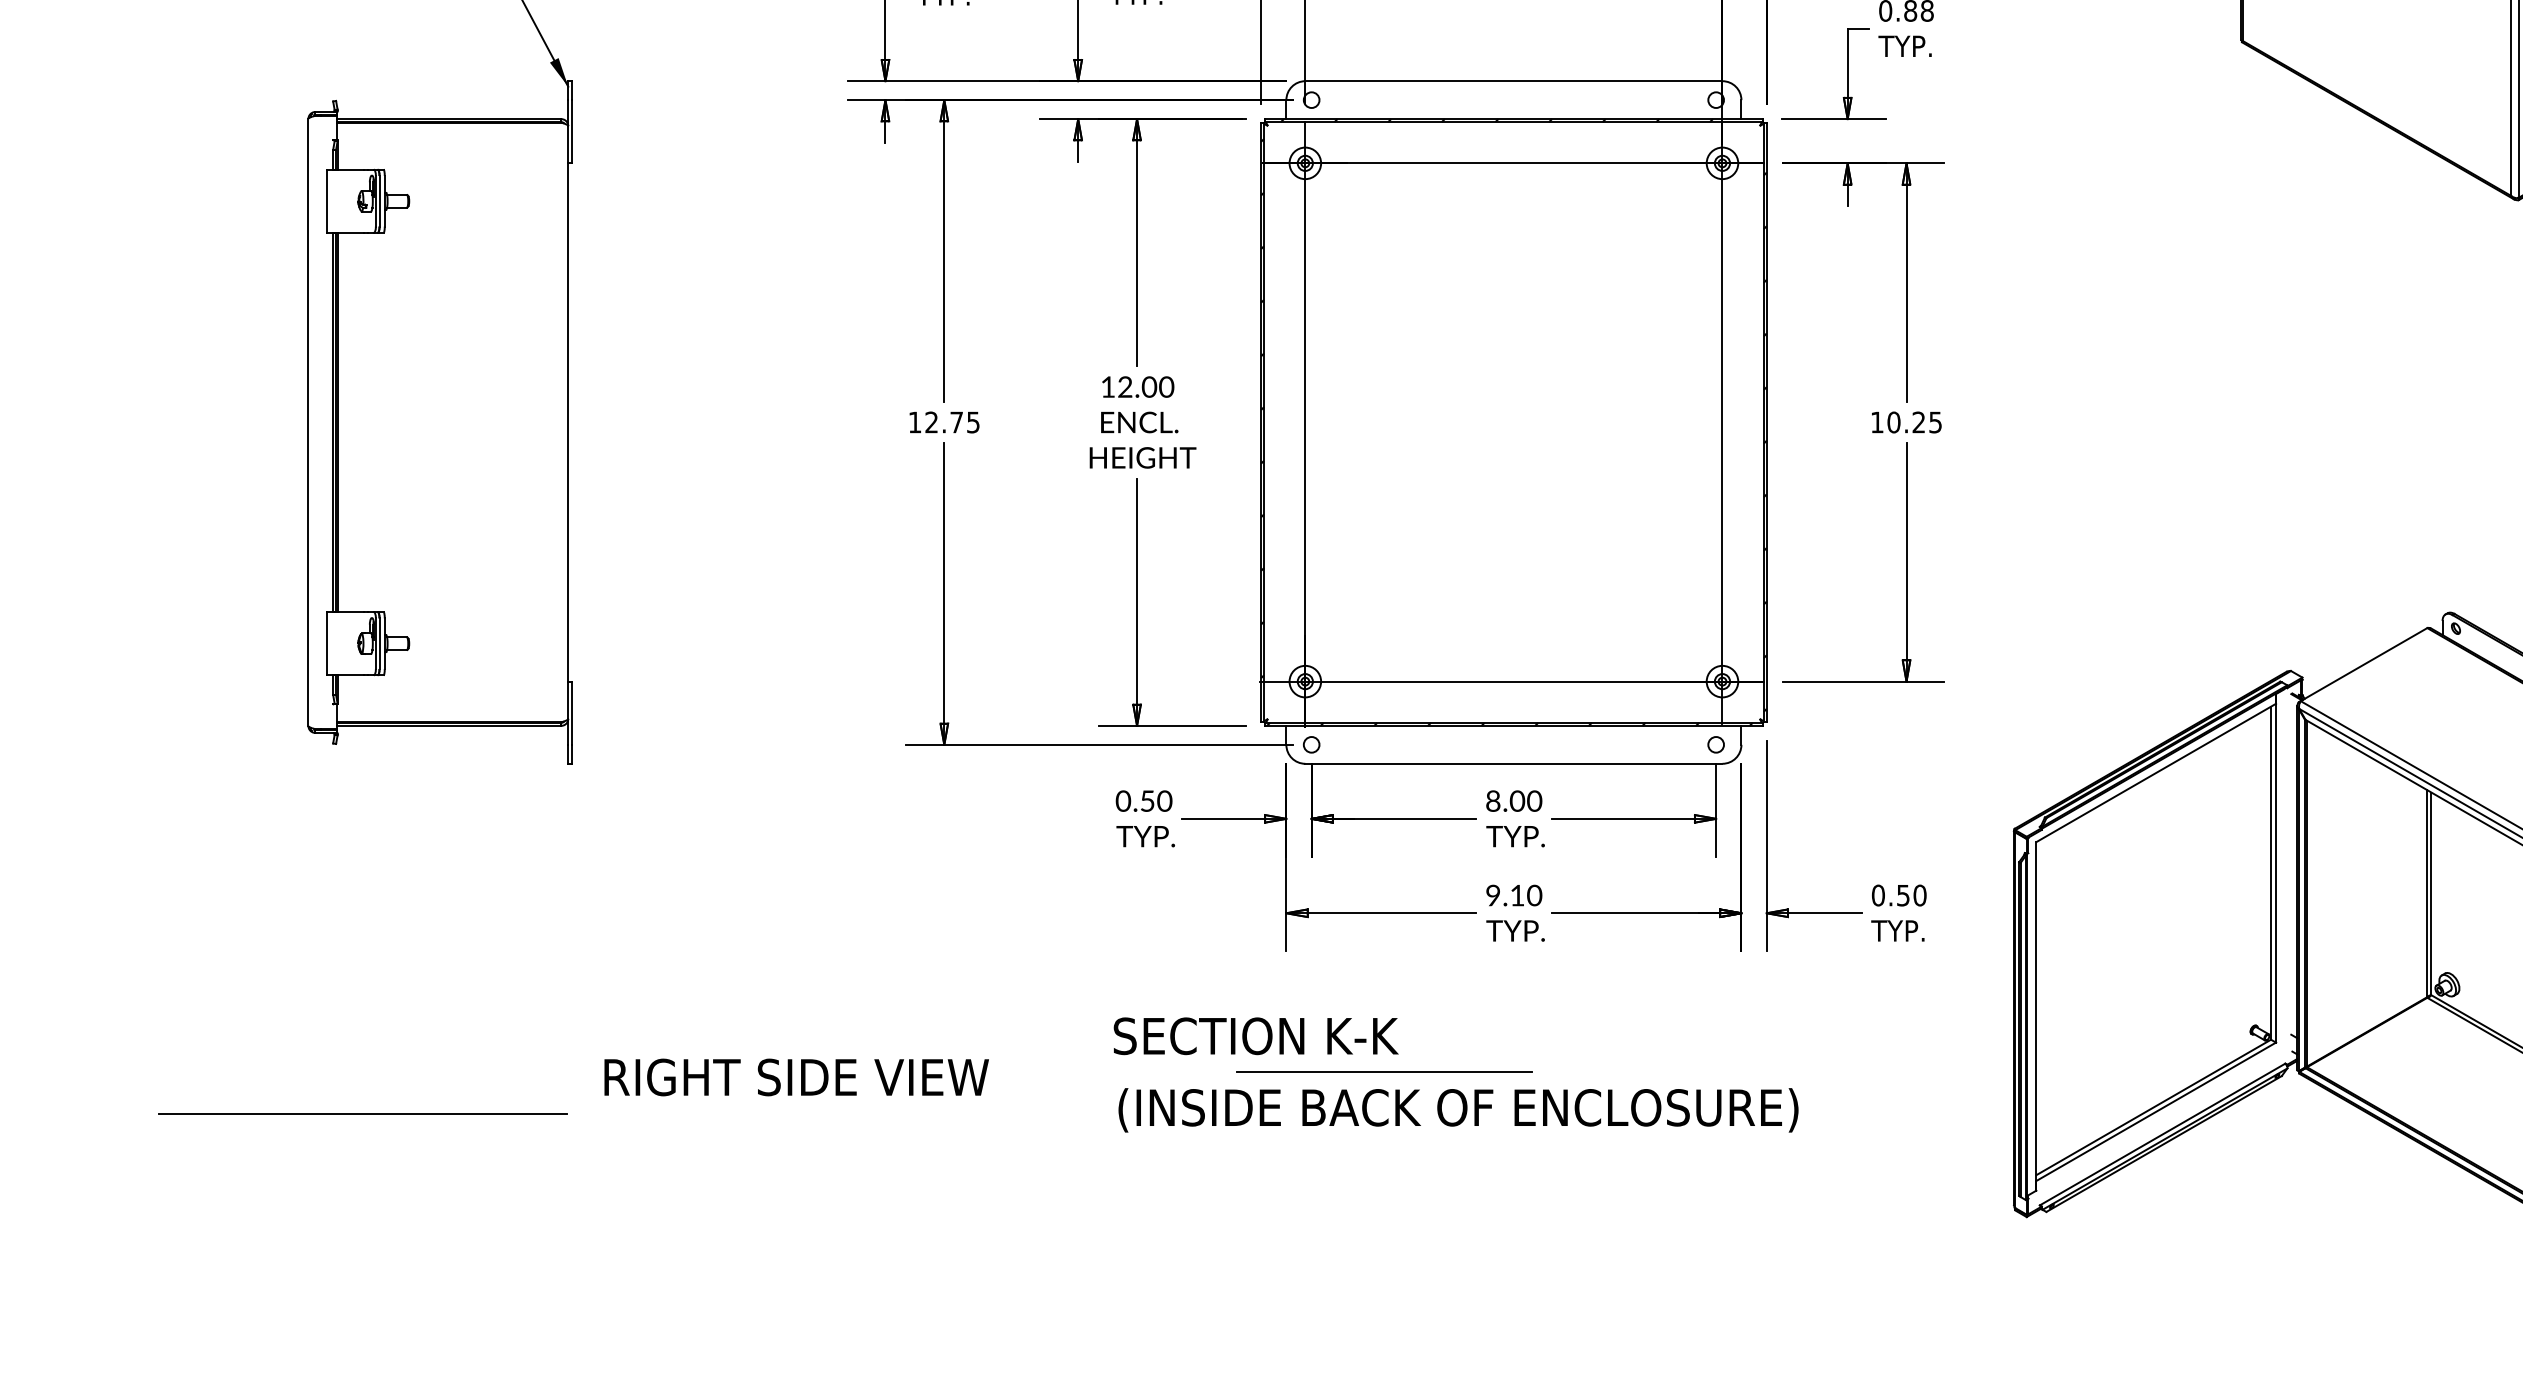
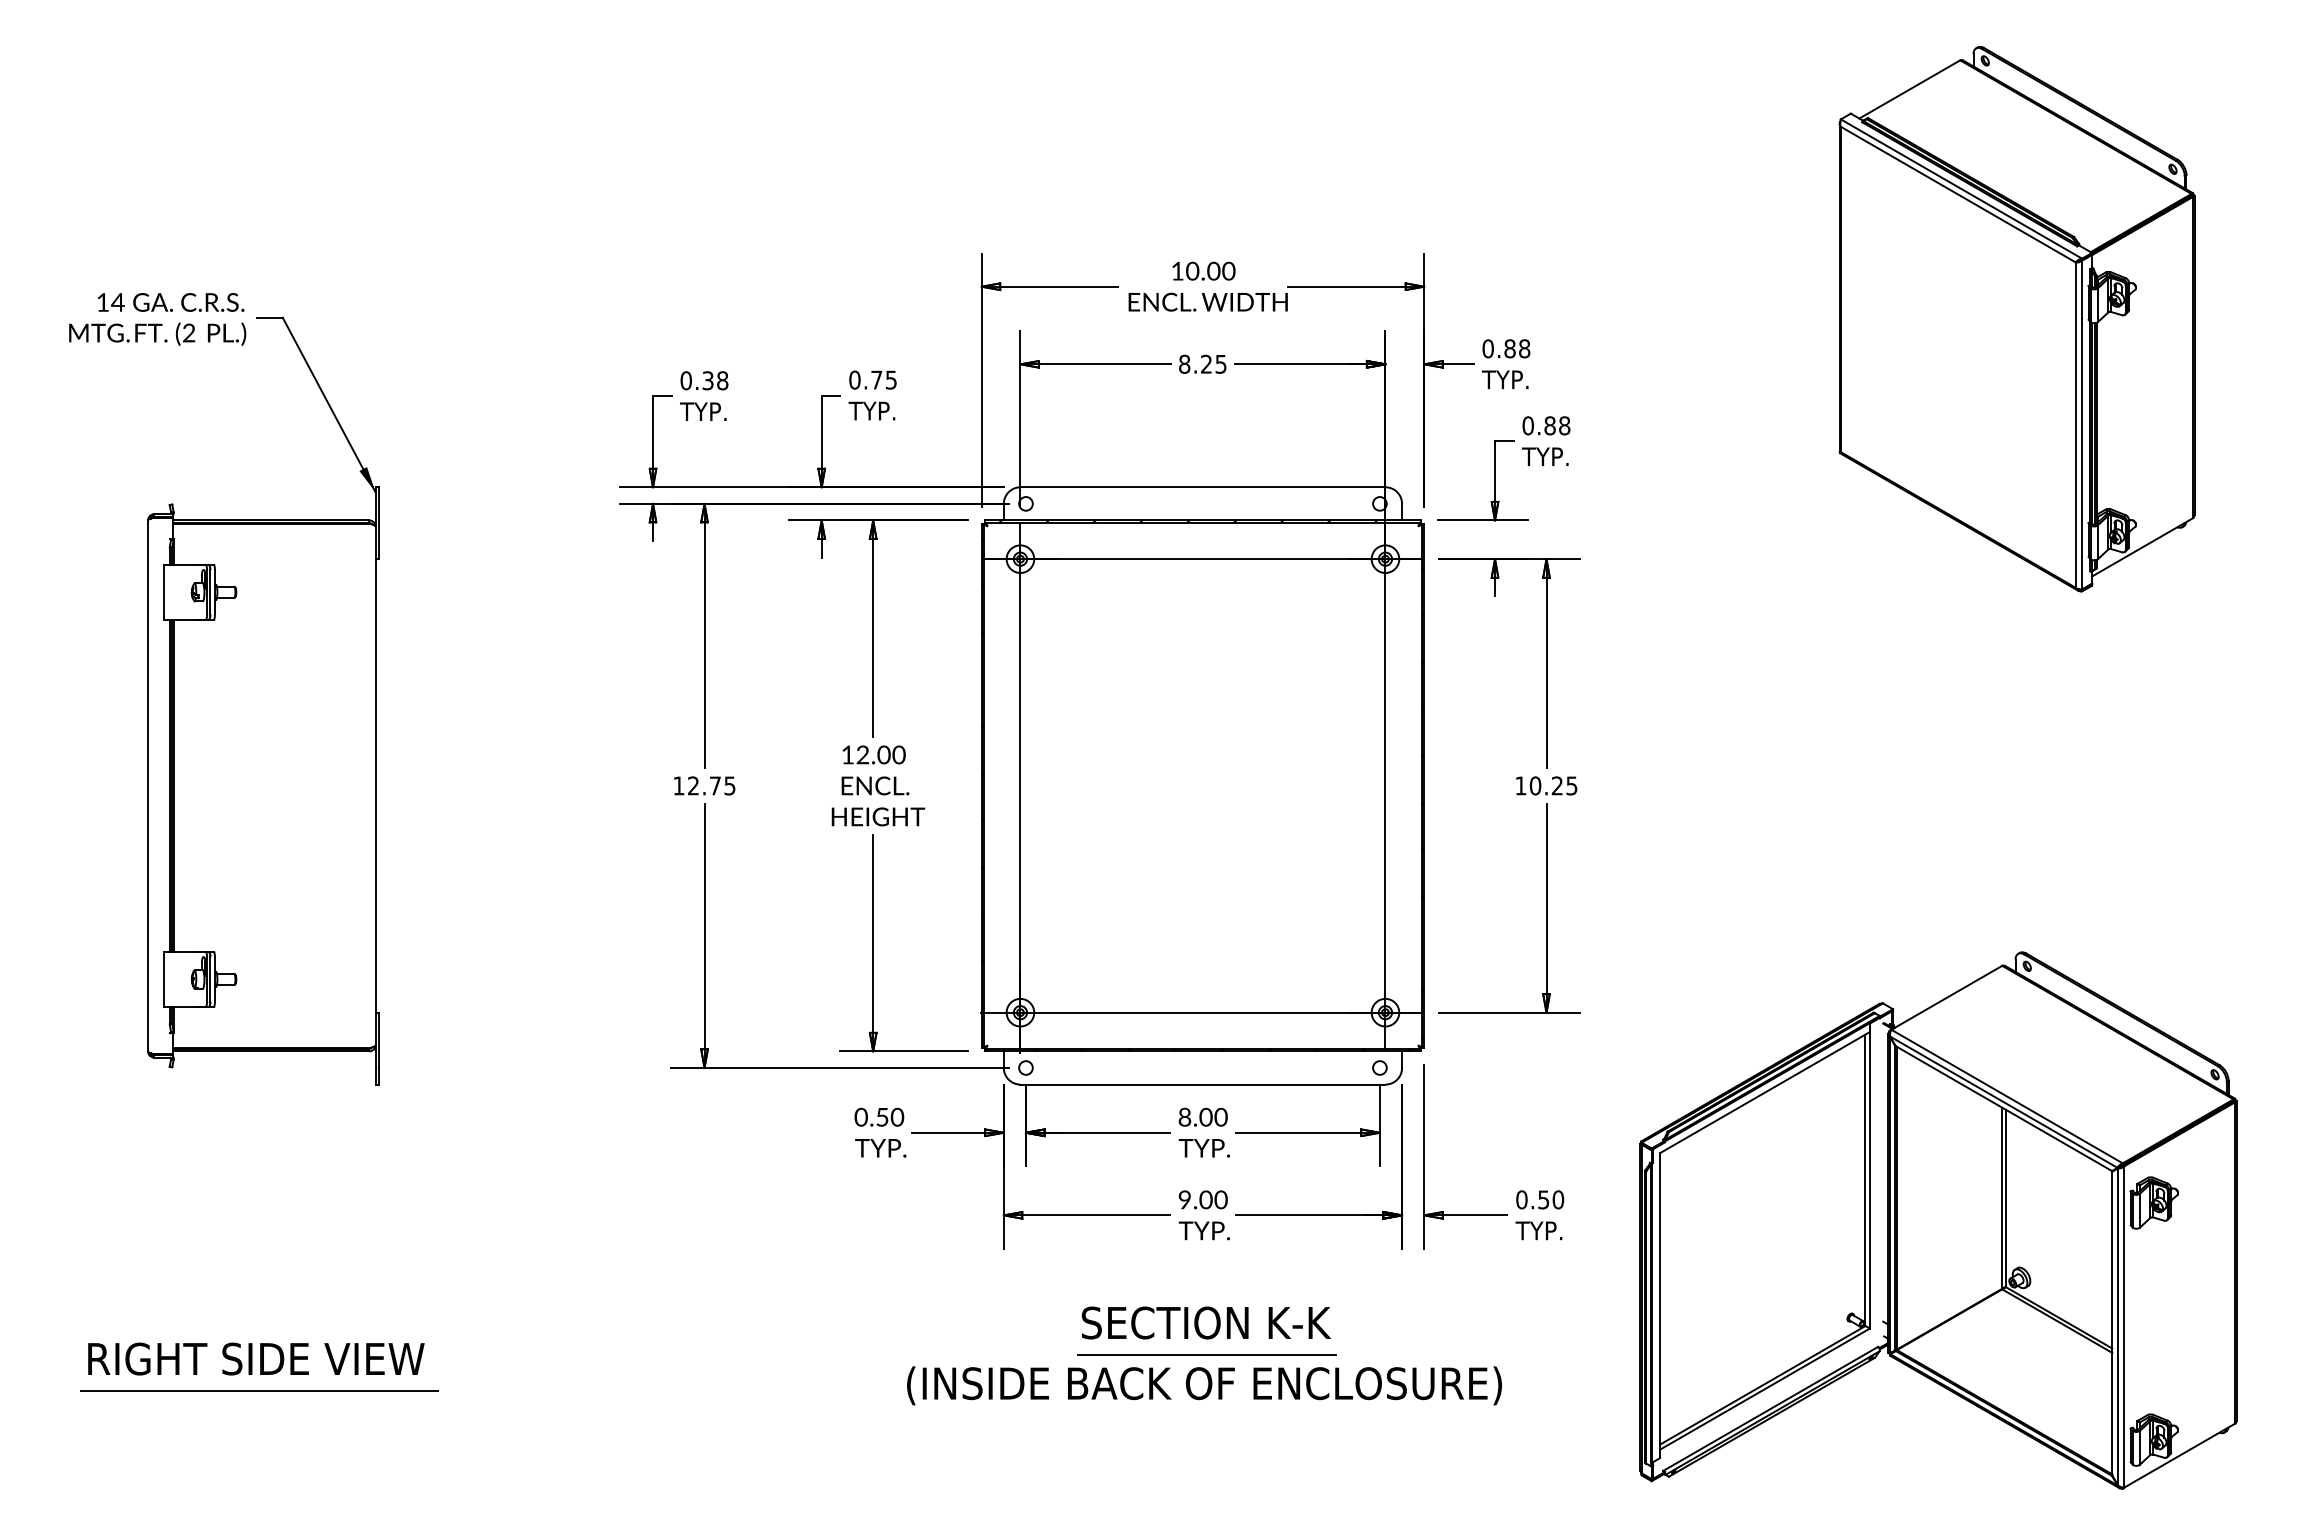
text: (1516, 895) -> (1205, 1199), 9.10 -> 9.00
text: (1255, 1035) -> (1205, 1322), moved
line: (1384, 1072) -> (1206, 1354), moved
text: (796, 1076) -> (256, 1358), moved
text: (1458, 1109) -> (1204, 1385), moved
line: (362, 1113) -> (259, 1390), moved

